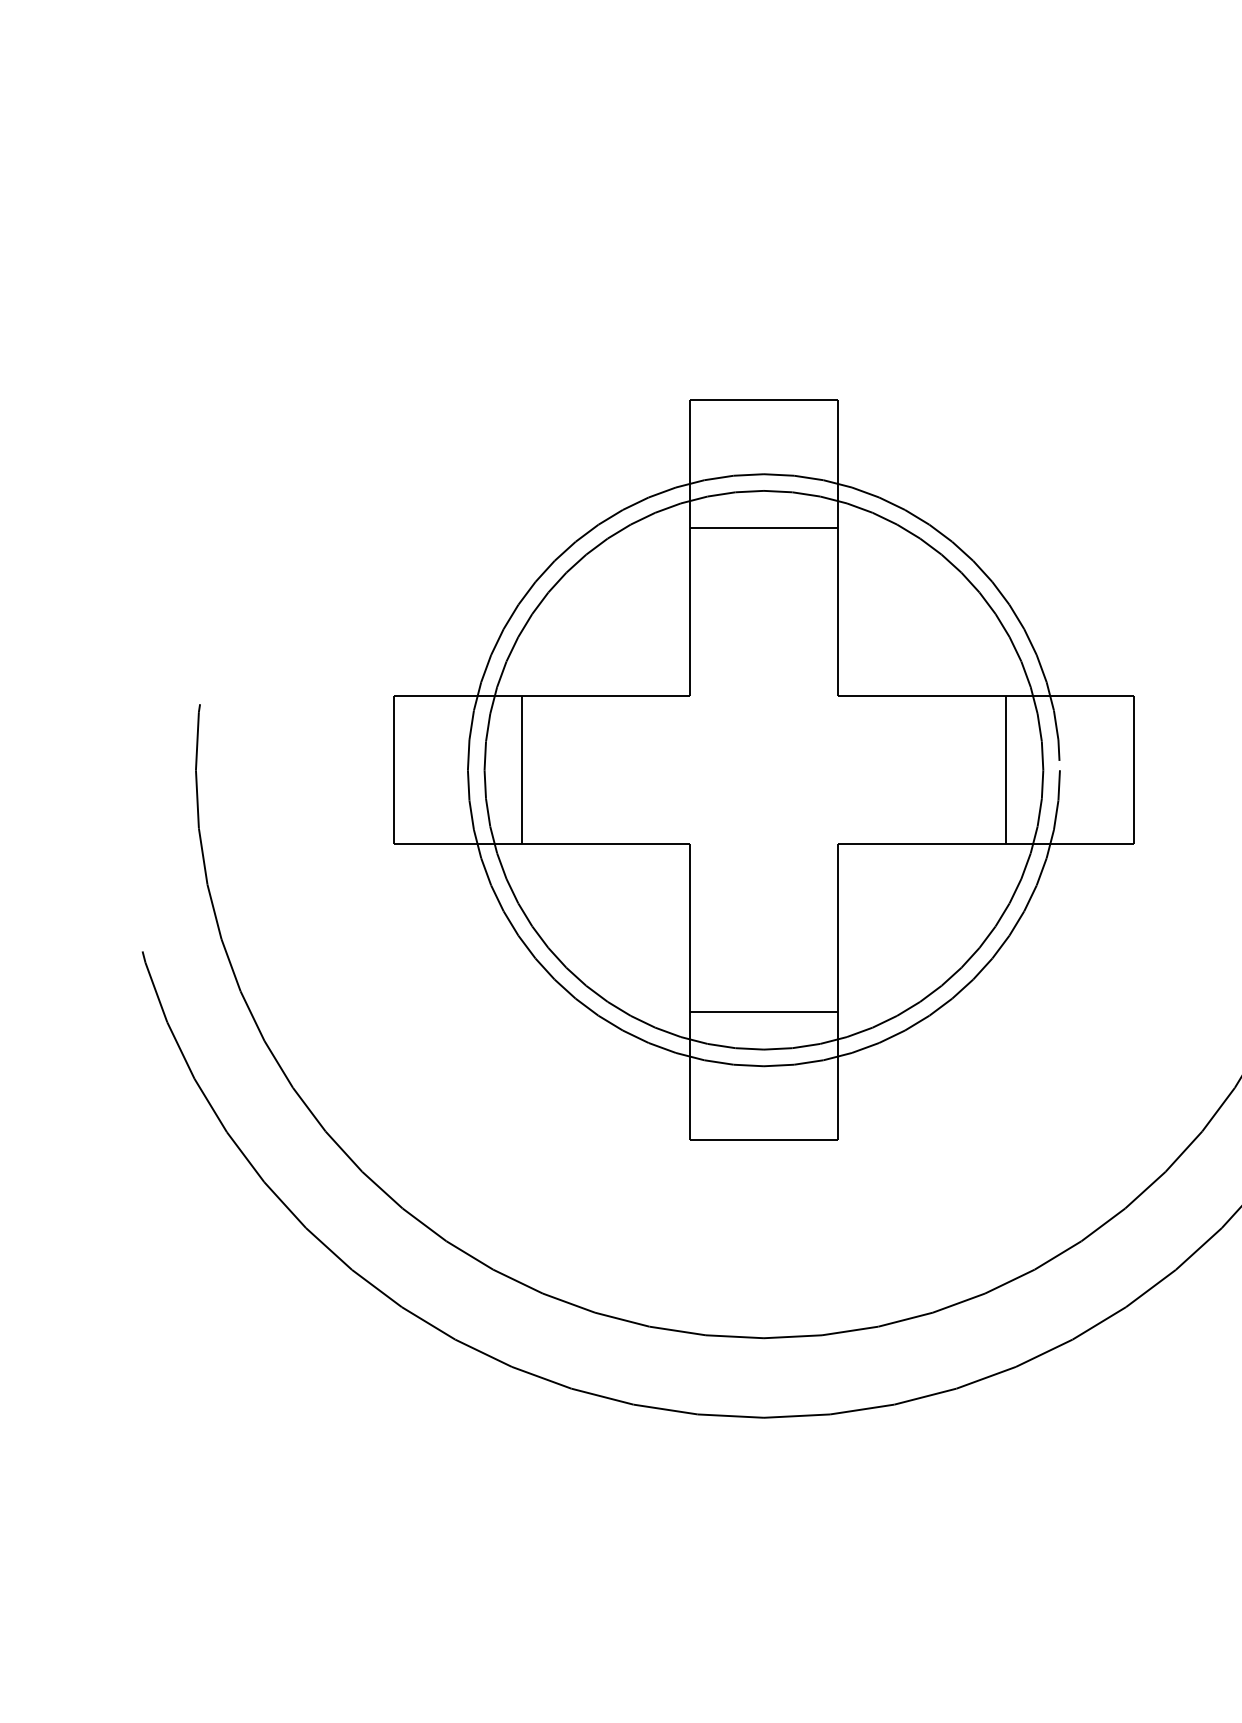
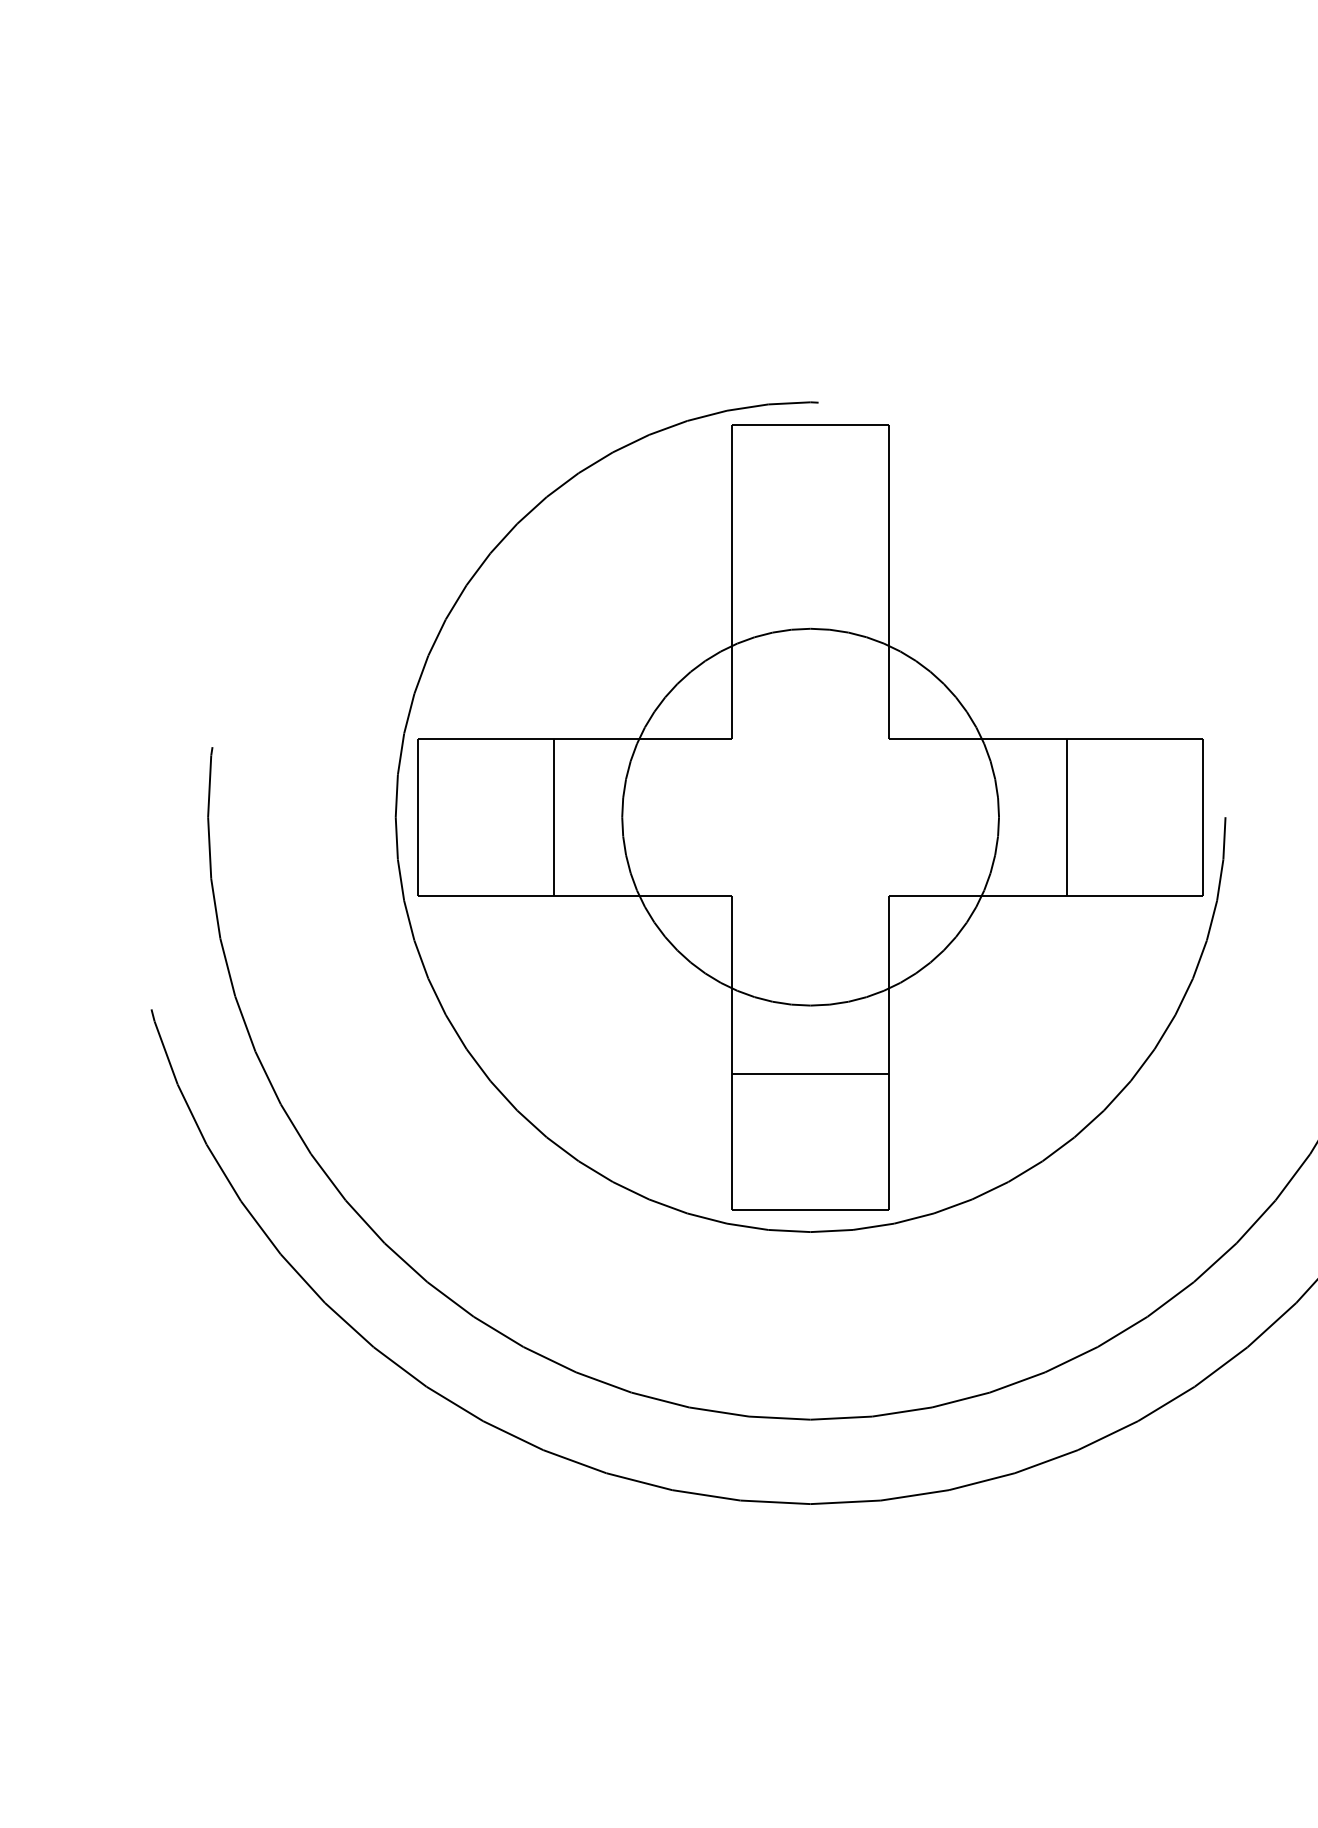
line: (763, 528) -> (810, 560), removed
circle: (763, 769) -> (810, 816), size x1.4
circle: (763, 770) -> (810, 817), size x0.6

